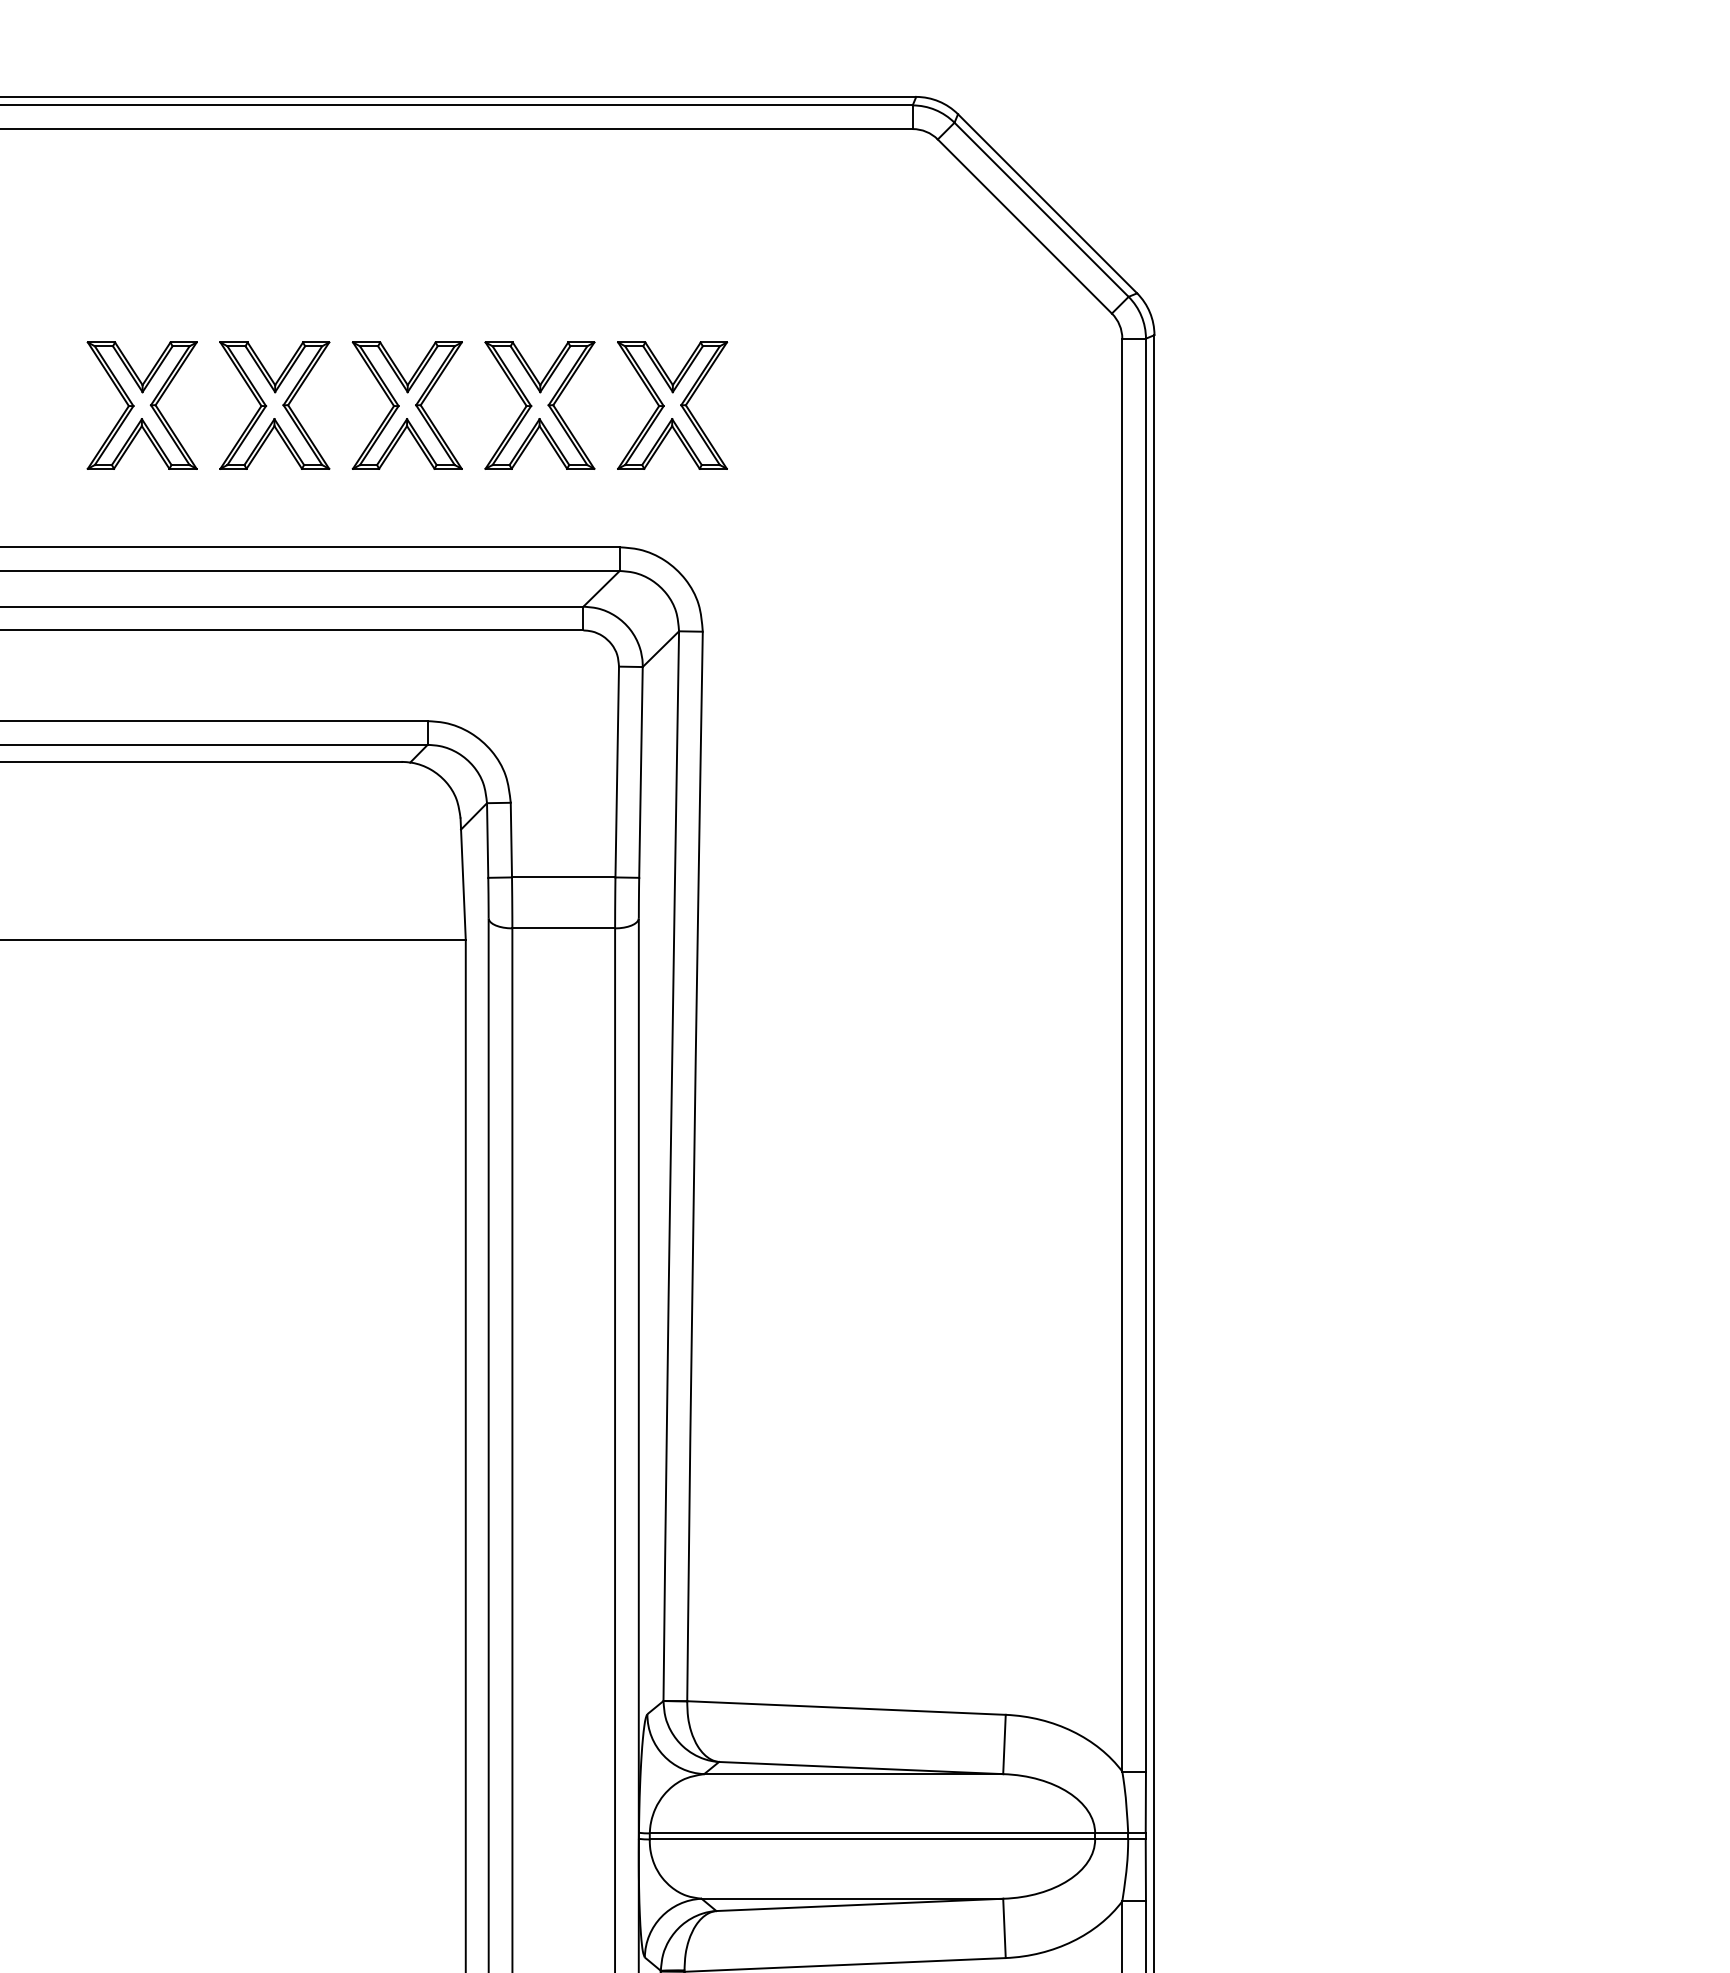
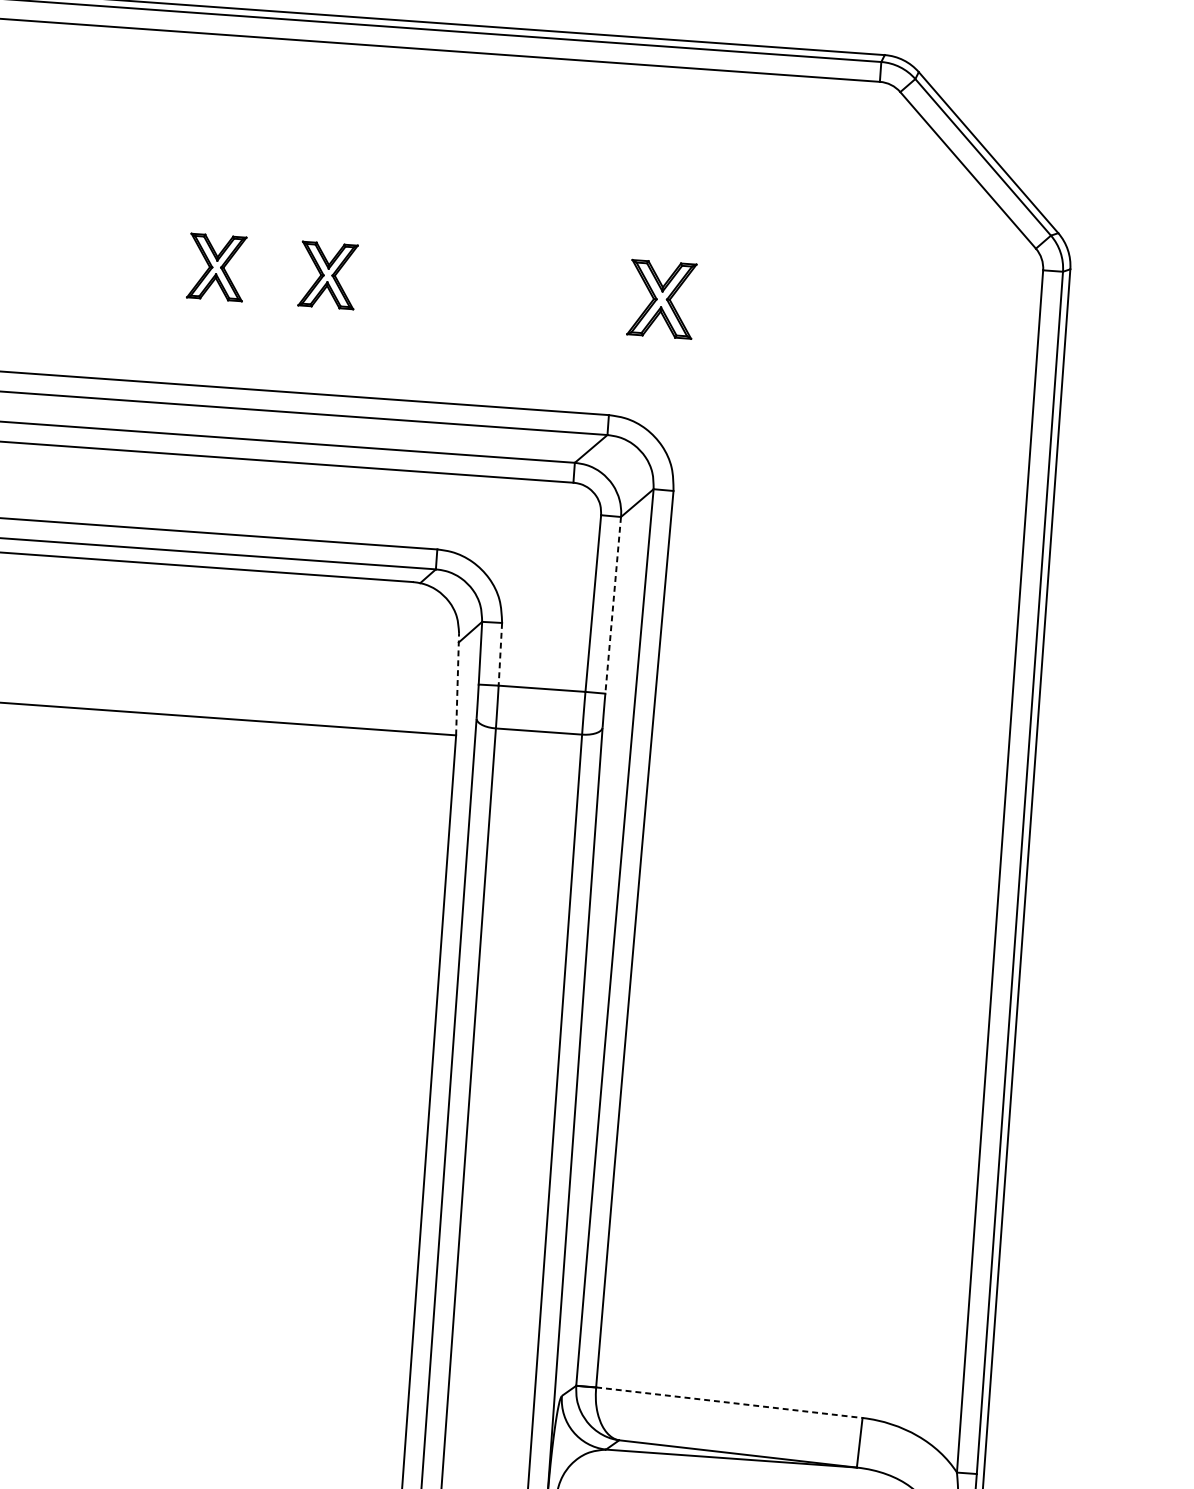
part: (141, 405) -> (216, 267), size x0.6
part: (274, 405) -> (327, 275), size x0.6
part: (406, 405) -> (438, 283), removed
part: (539, 405) -> (550, 291), removed
part: (672, 405) -> (661, 299), size x0.7
line: (640, 772) -> (612, 605), solid -> dashed
line: (511, 840) -> (500, 654), solid -> dashed
line: (463, 879) -> (457, 684), solid -> dashed
line: (846, 1708) -> (729, 1403), solid -> dashed

